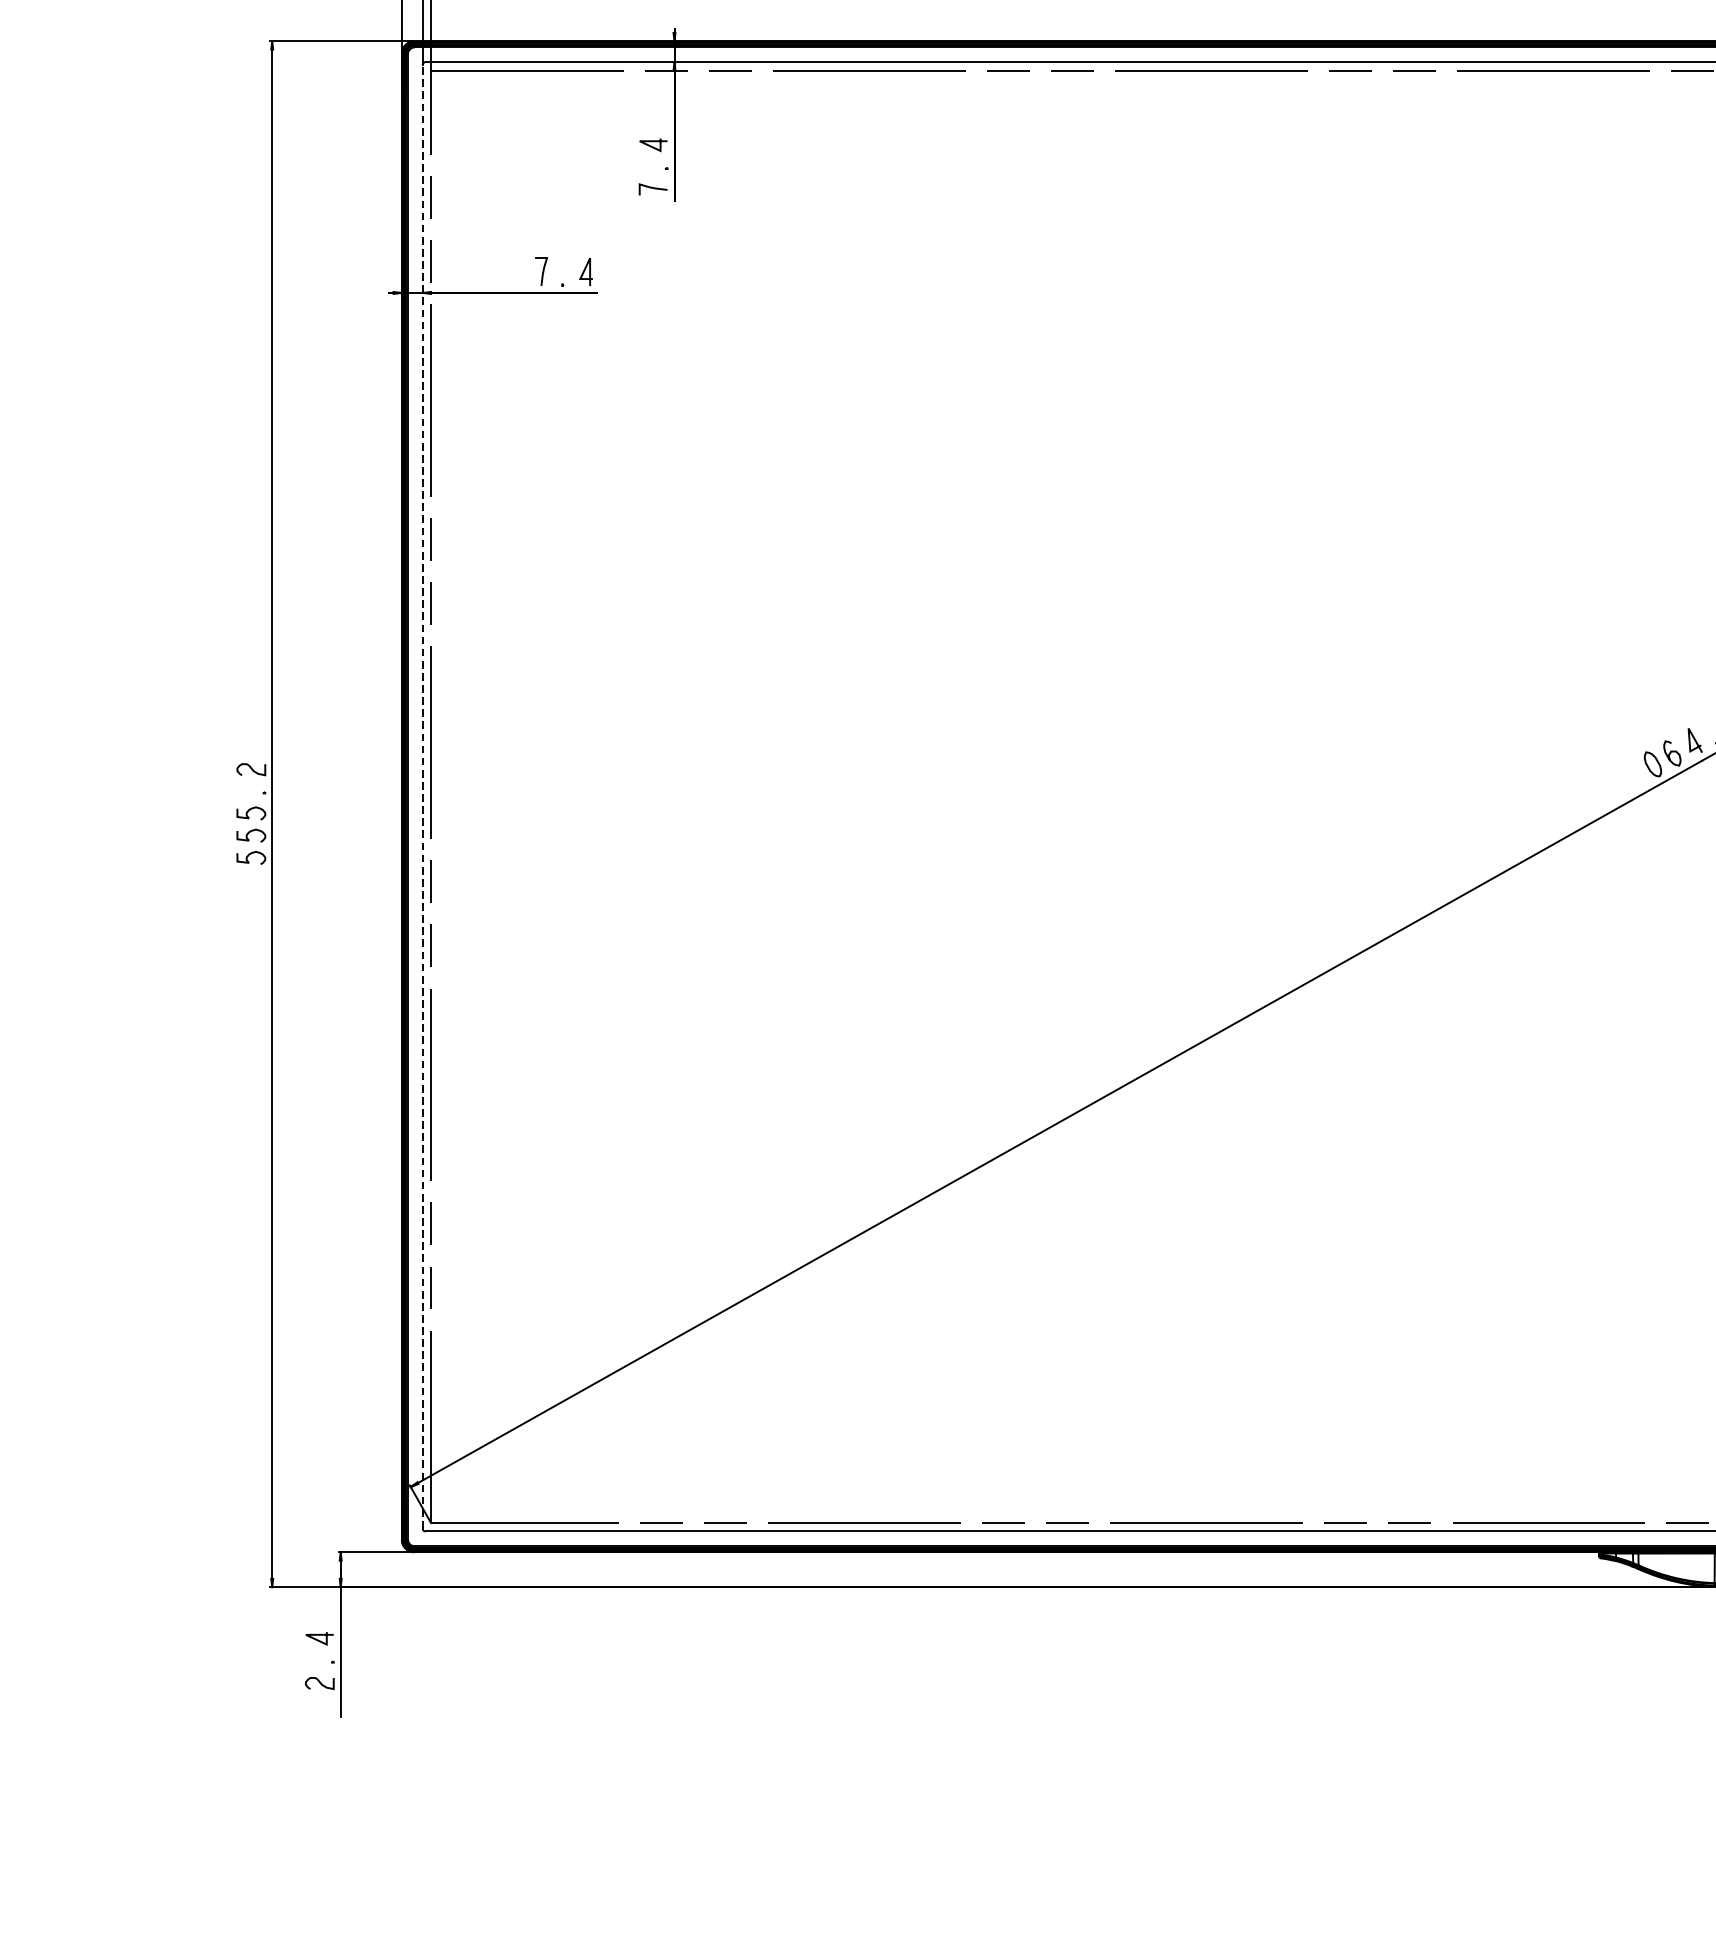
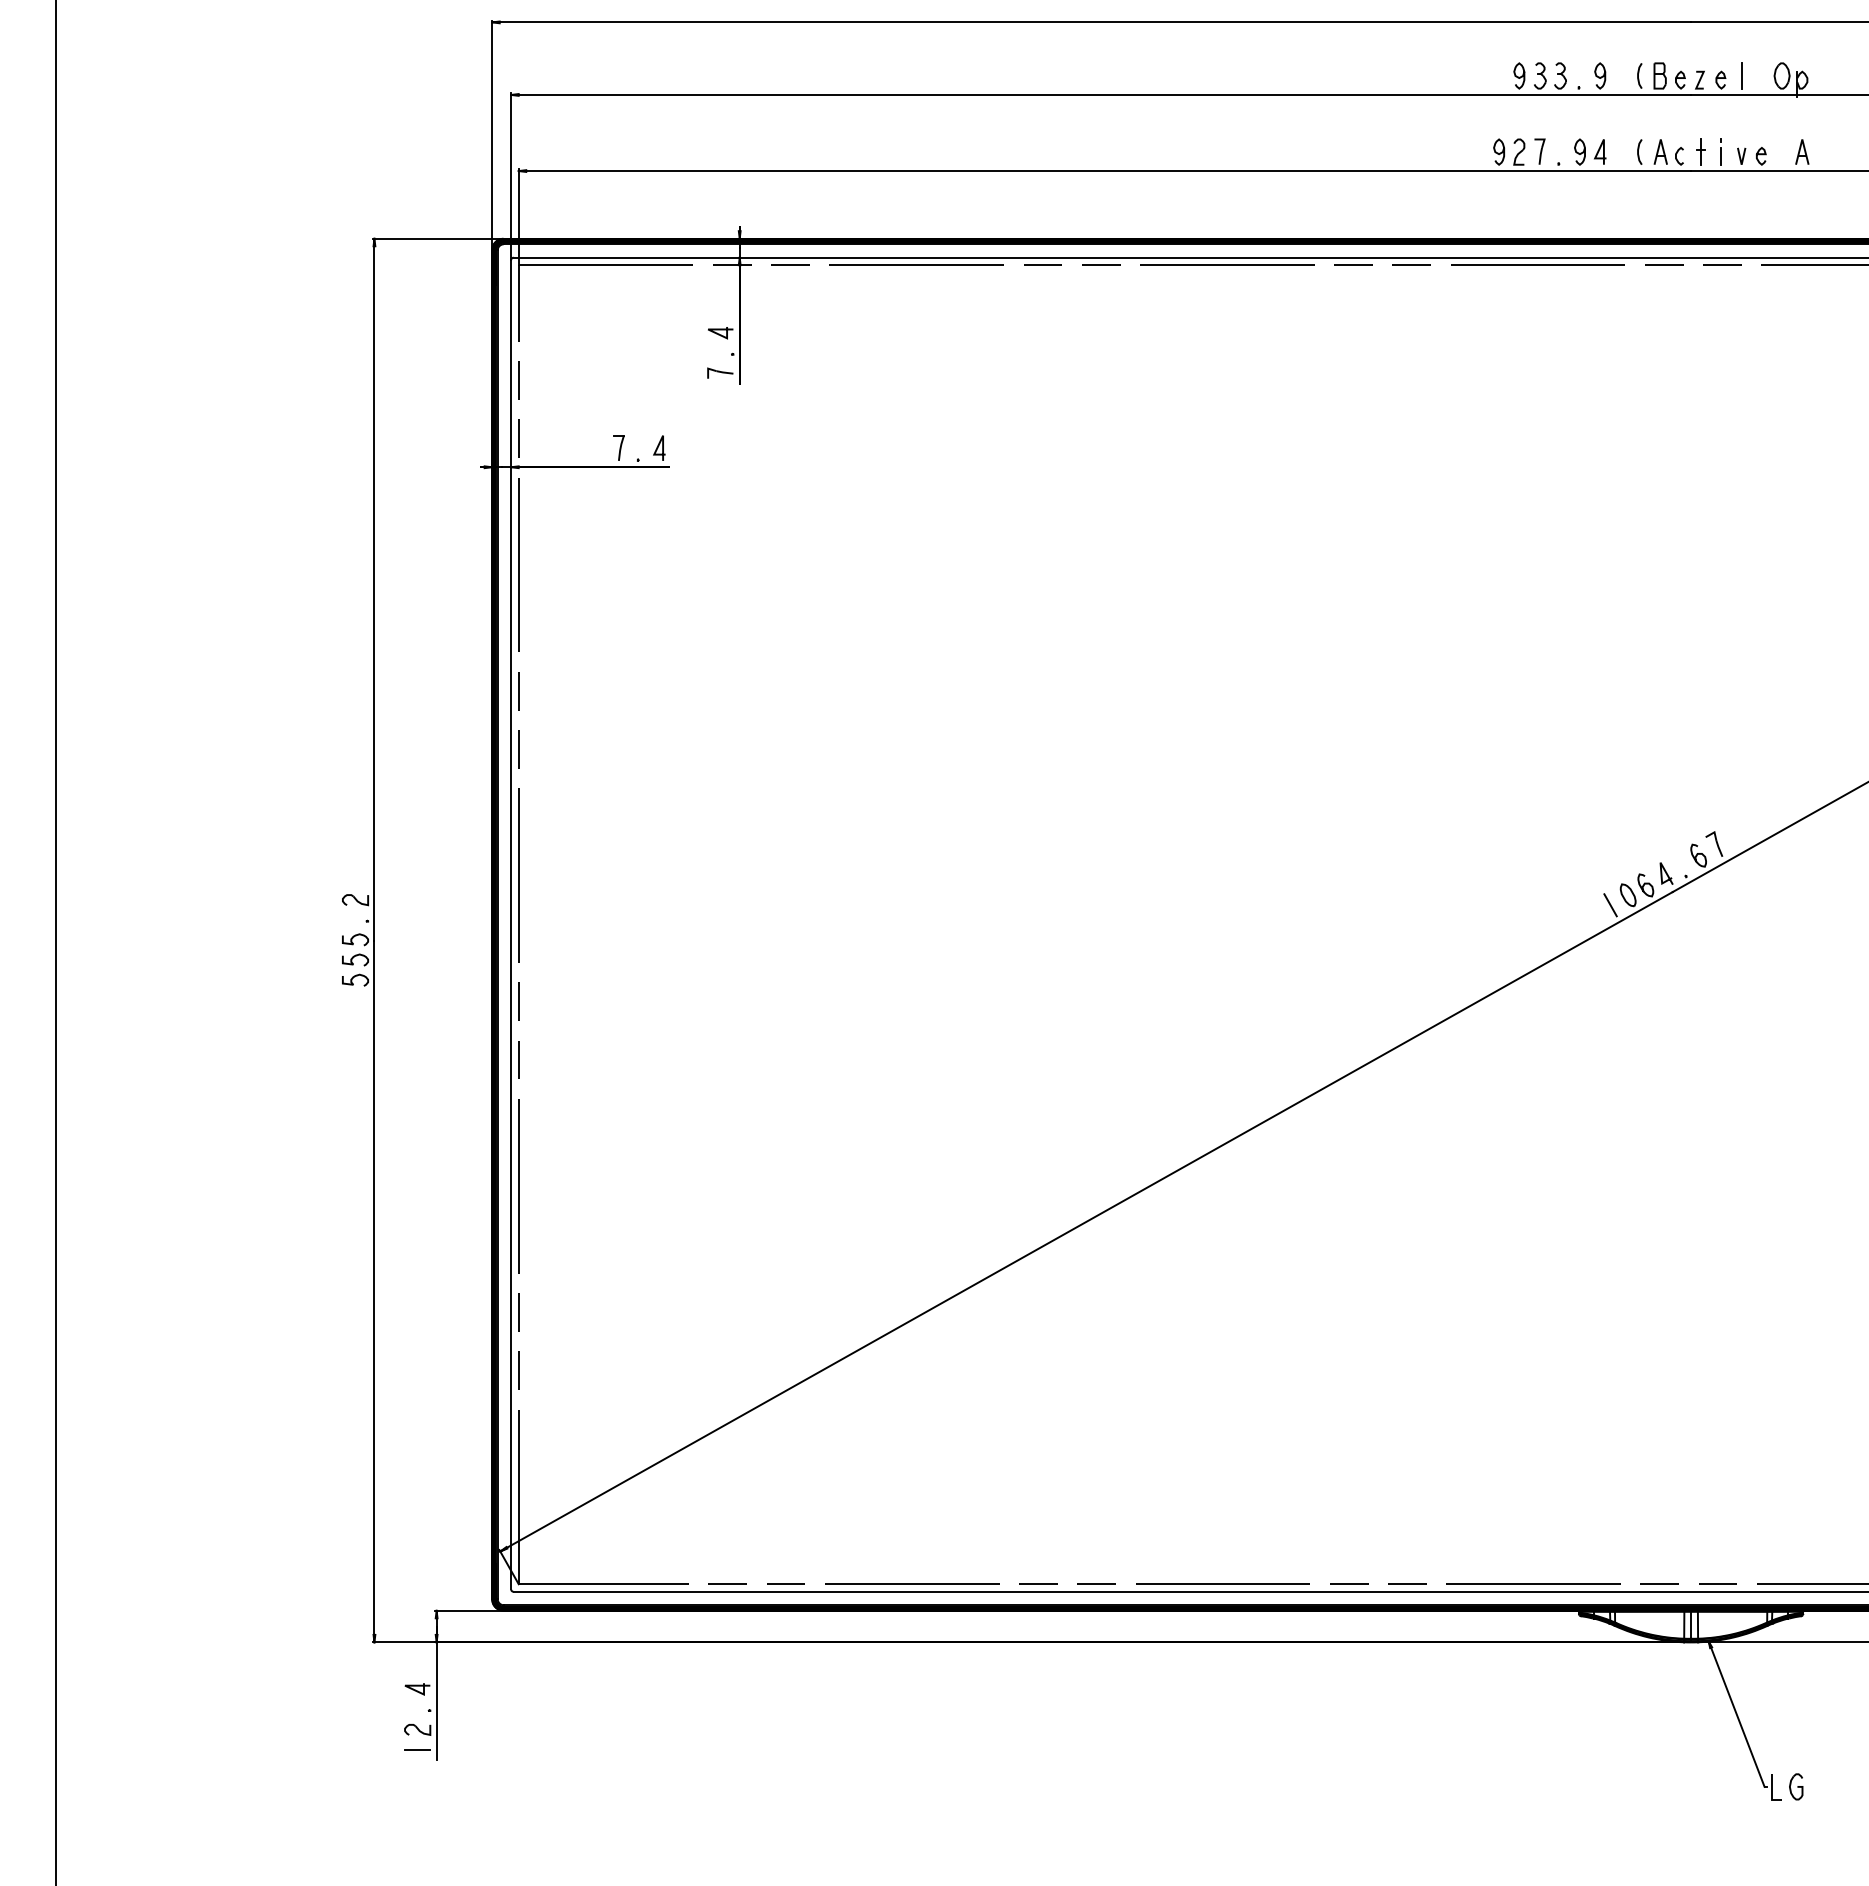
line: (1633, 775) -> (1610, 905), added
line: (423, 796) -> (511, 924), dashed -> solid
line: (319, 1706) -> (417, 1750), added

